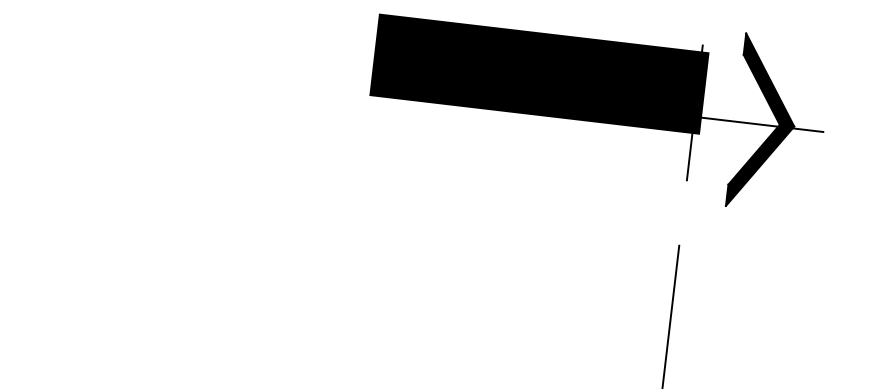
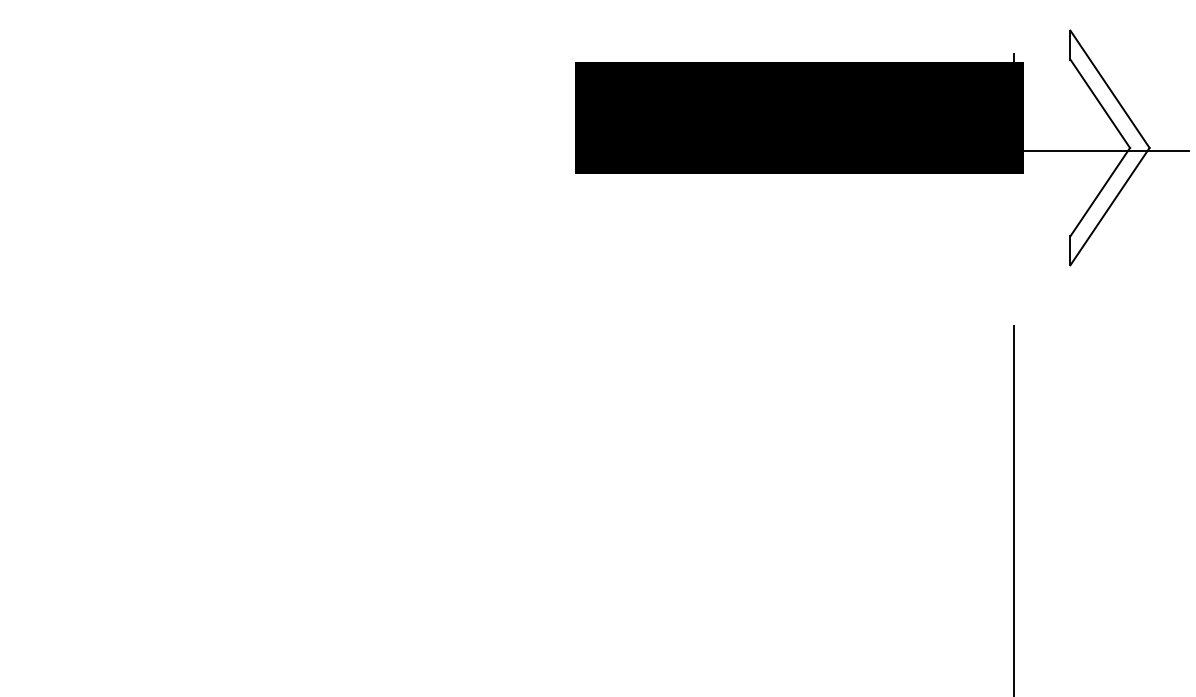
fill: (764, 122) -> (1109, 147), removed
line: (690, 155) -> (1014, 203), removed

